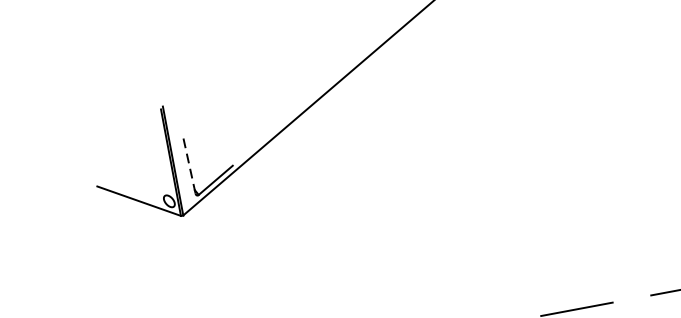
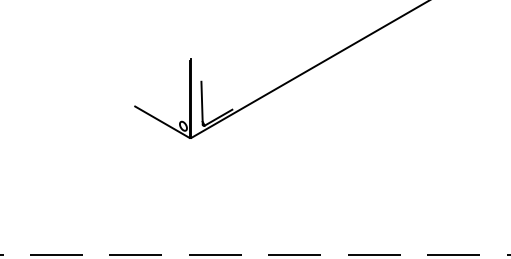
line: (189, 163) -> (202, 102), dashed -> solid

